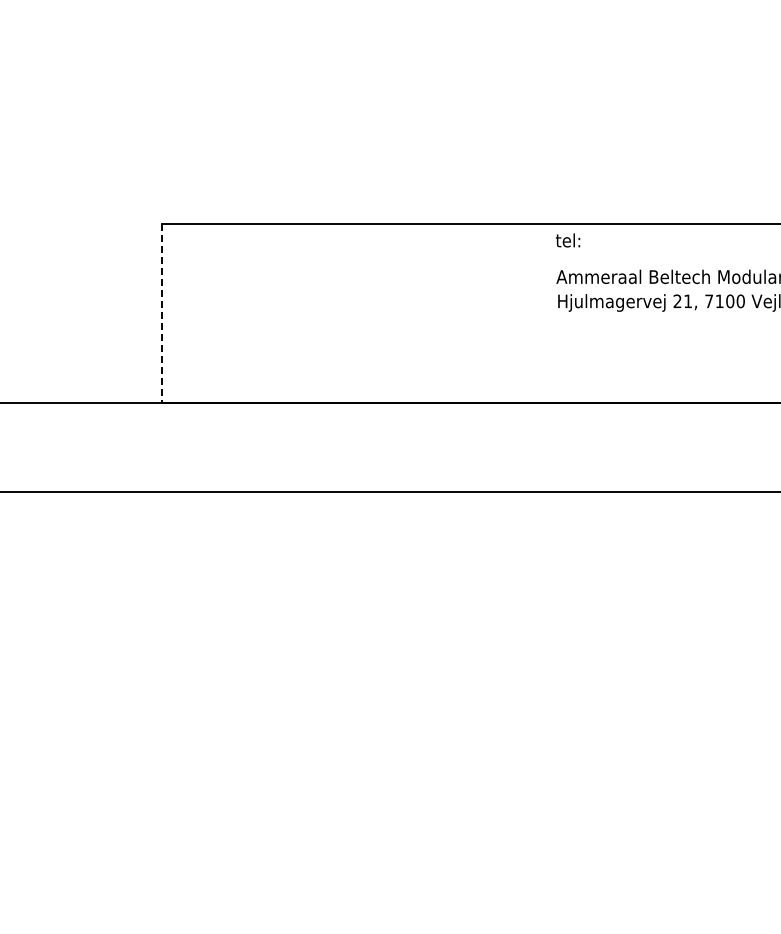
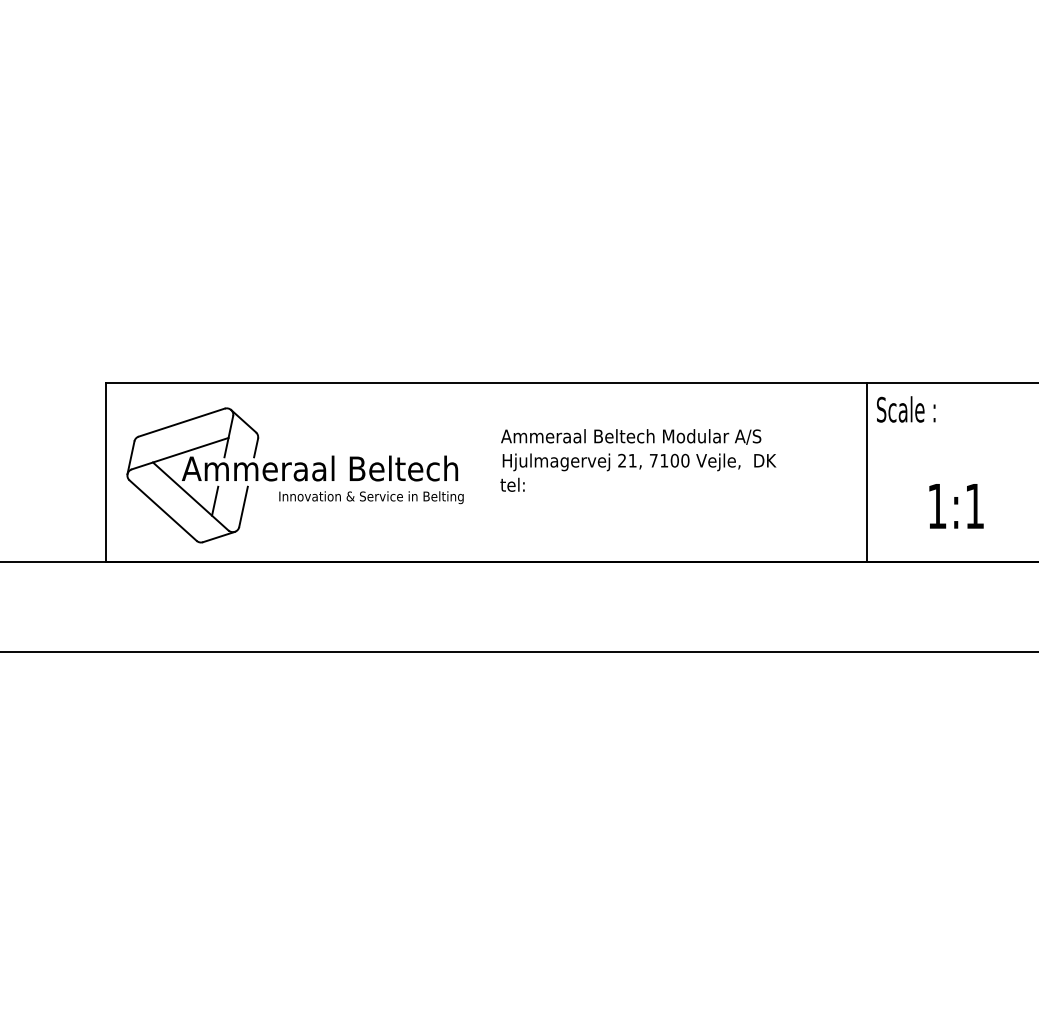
text: (567, 240) -> (512, 484), moved
line: (161, 314) -> (106, 473), dashed -> solid
part: (349, 316) -> (294, 475), added

